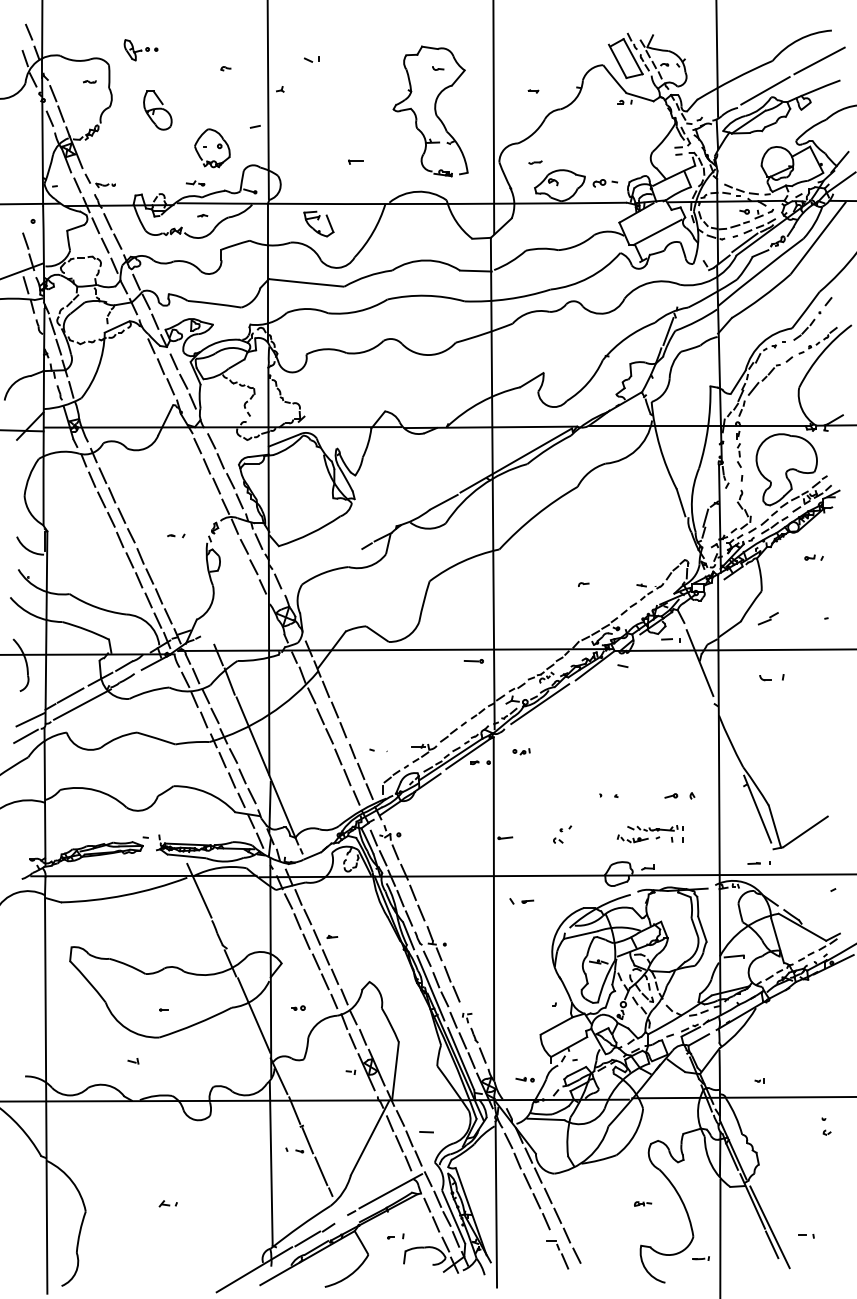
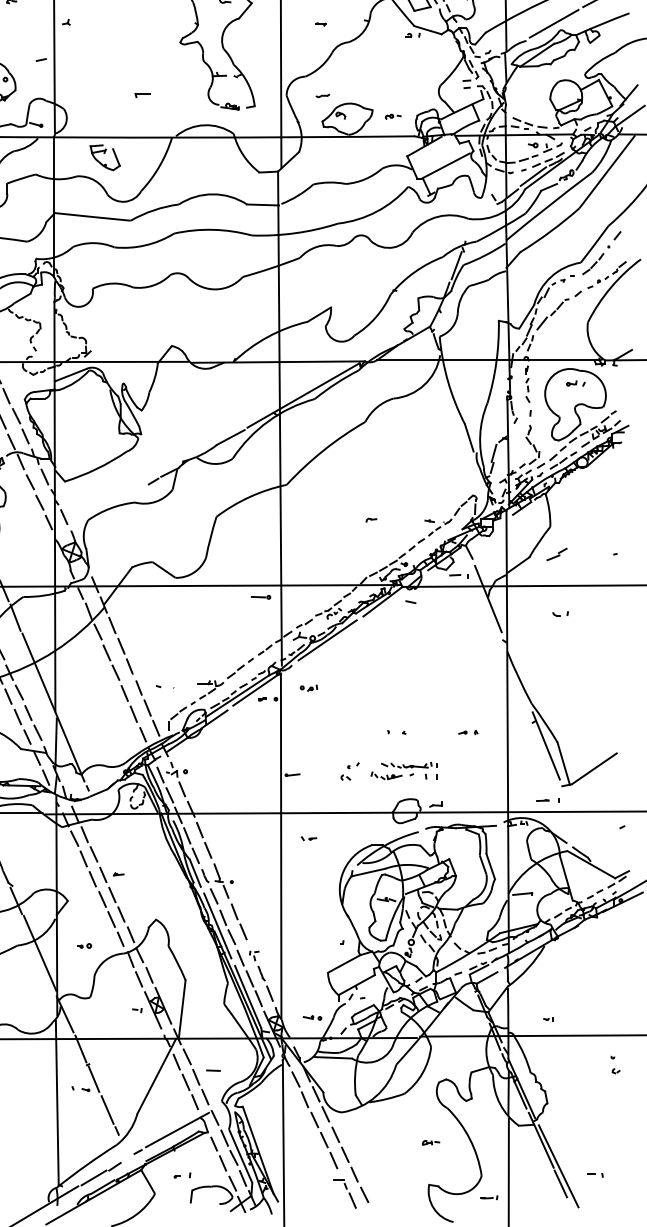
part: (605, 183) -> (393, 116), size x0.62
part: (813, 557) -> (575, 383), moved
part: (771, 677) -> (560, 613), size x0.62
part: (680, 795) -> (468, 732), size x0.62
part: (649, 834) -> (403, 771), moved
part: (521, 901) -> (308, 838), size x0.62

